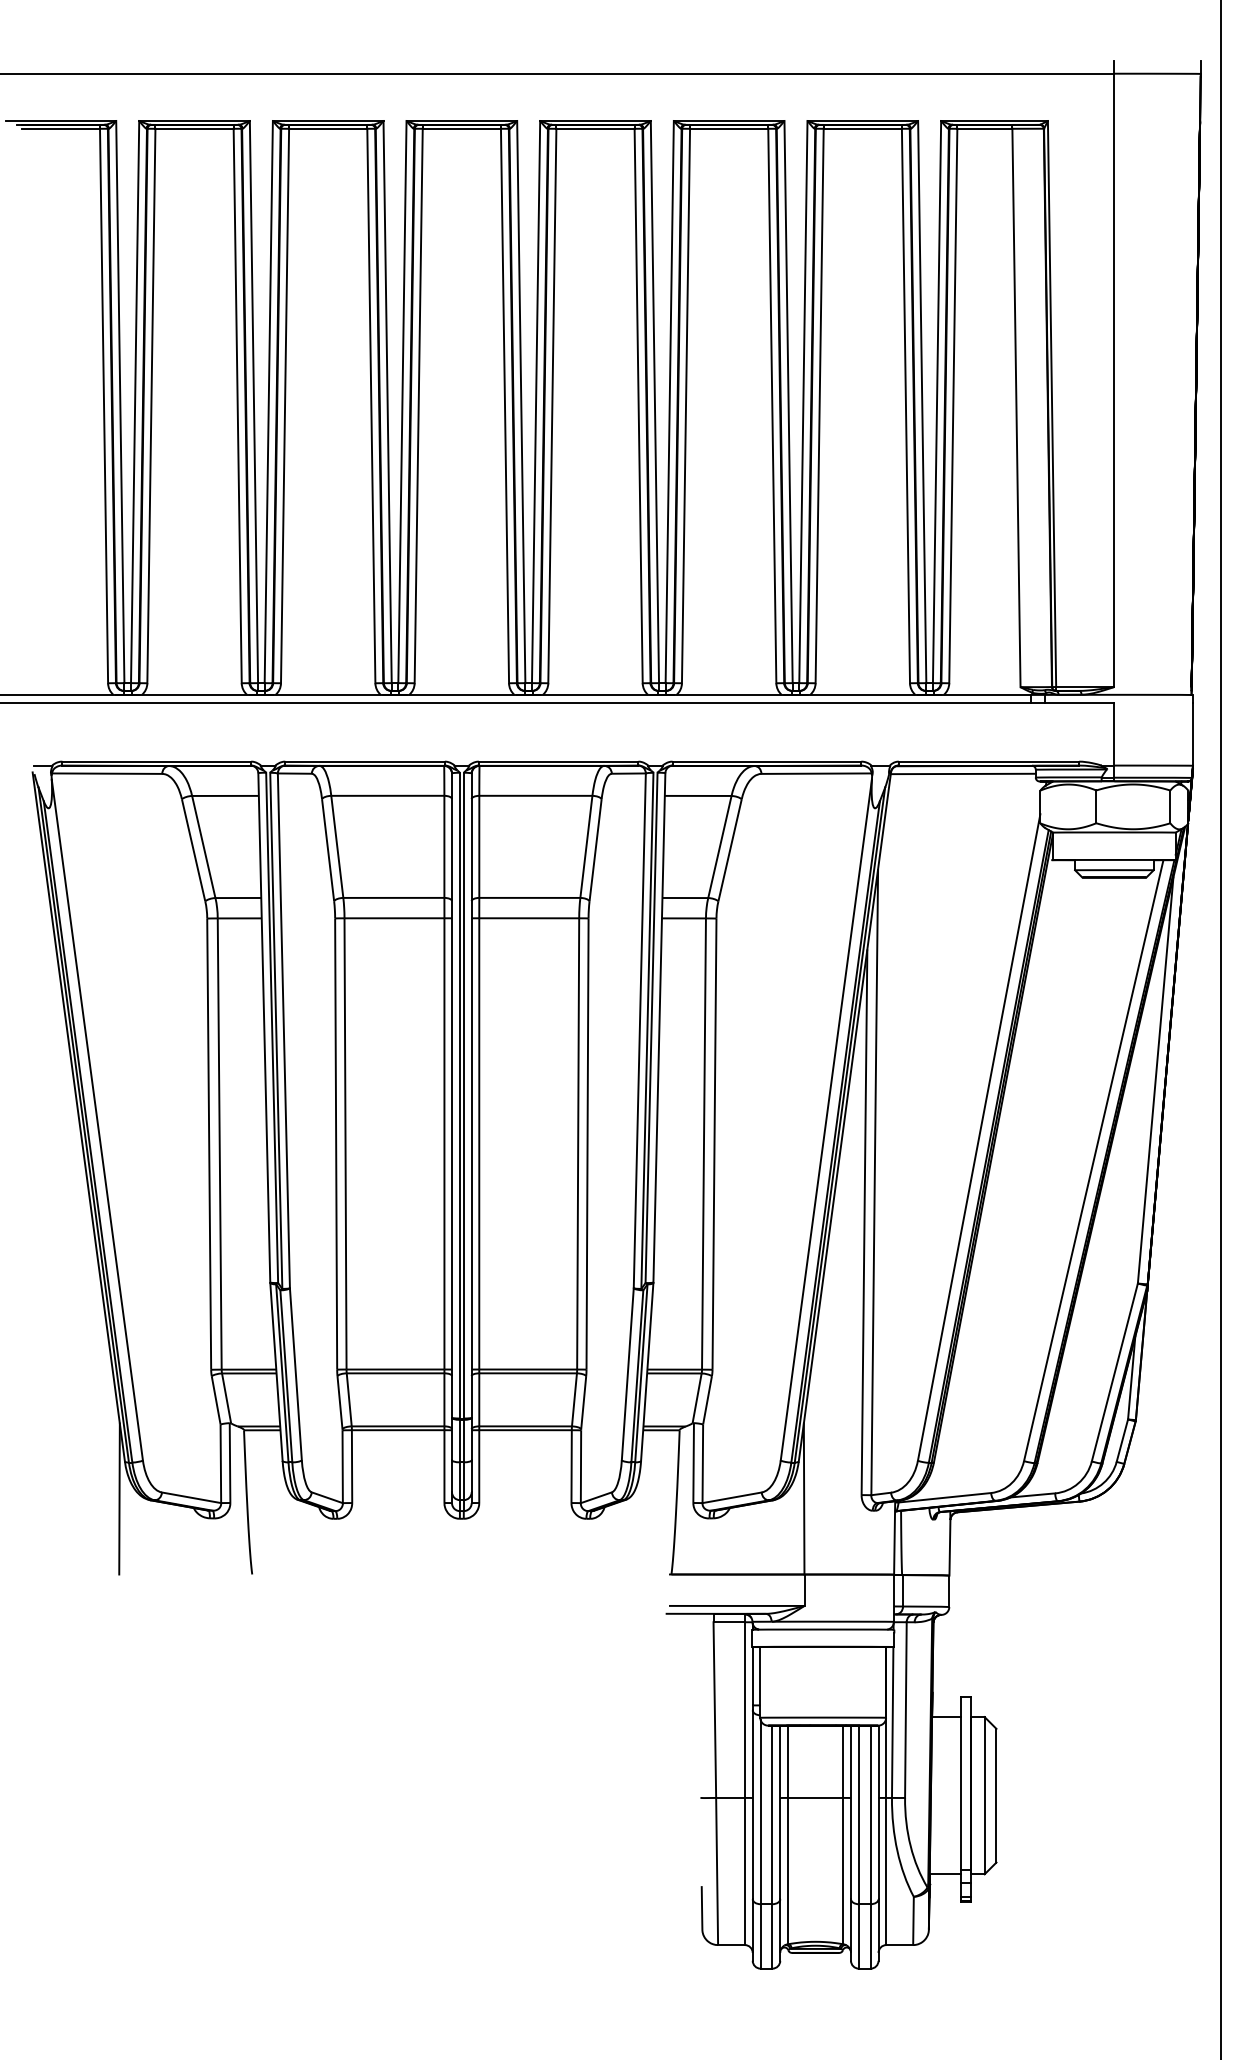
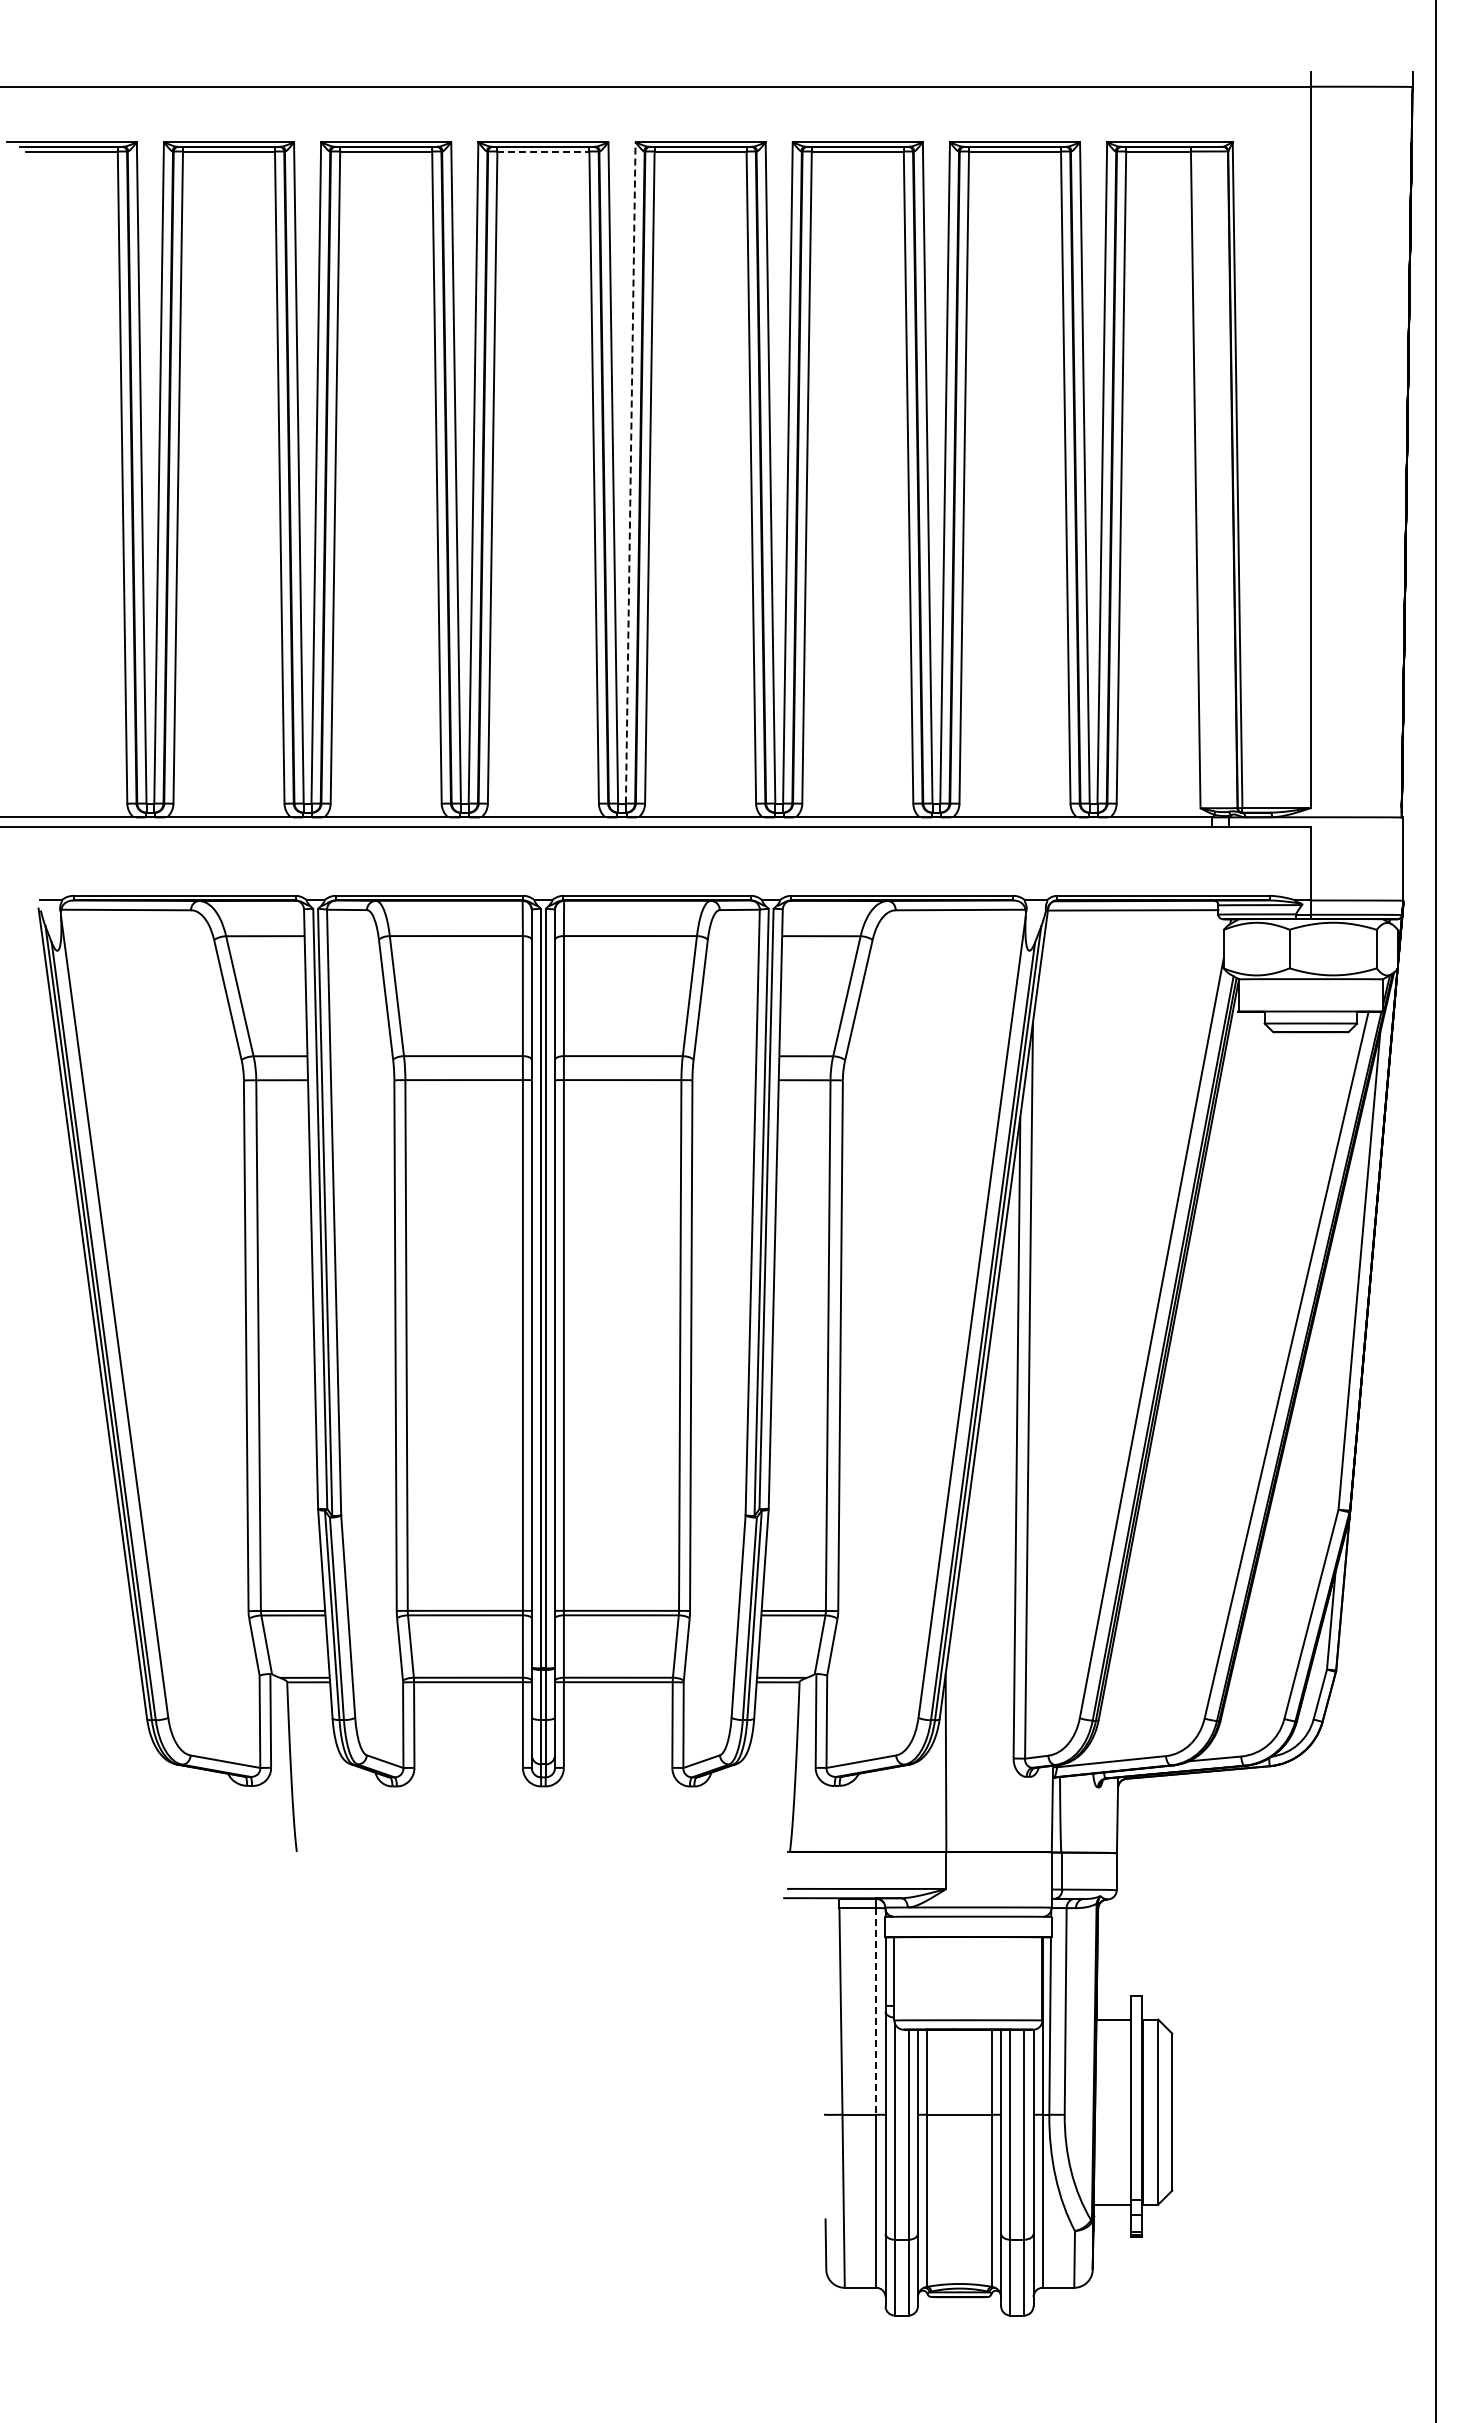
line: (461, 128) -> (543, 151), solid -> dashed
line: (535, 401) -> (630, 472), solid -> dashed
line: (119, 1498) -> (140, 1762), removed
line: (745, 1710) -> (876, 2011), solid -> dashed

